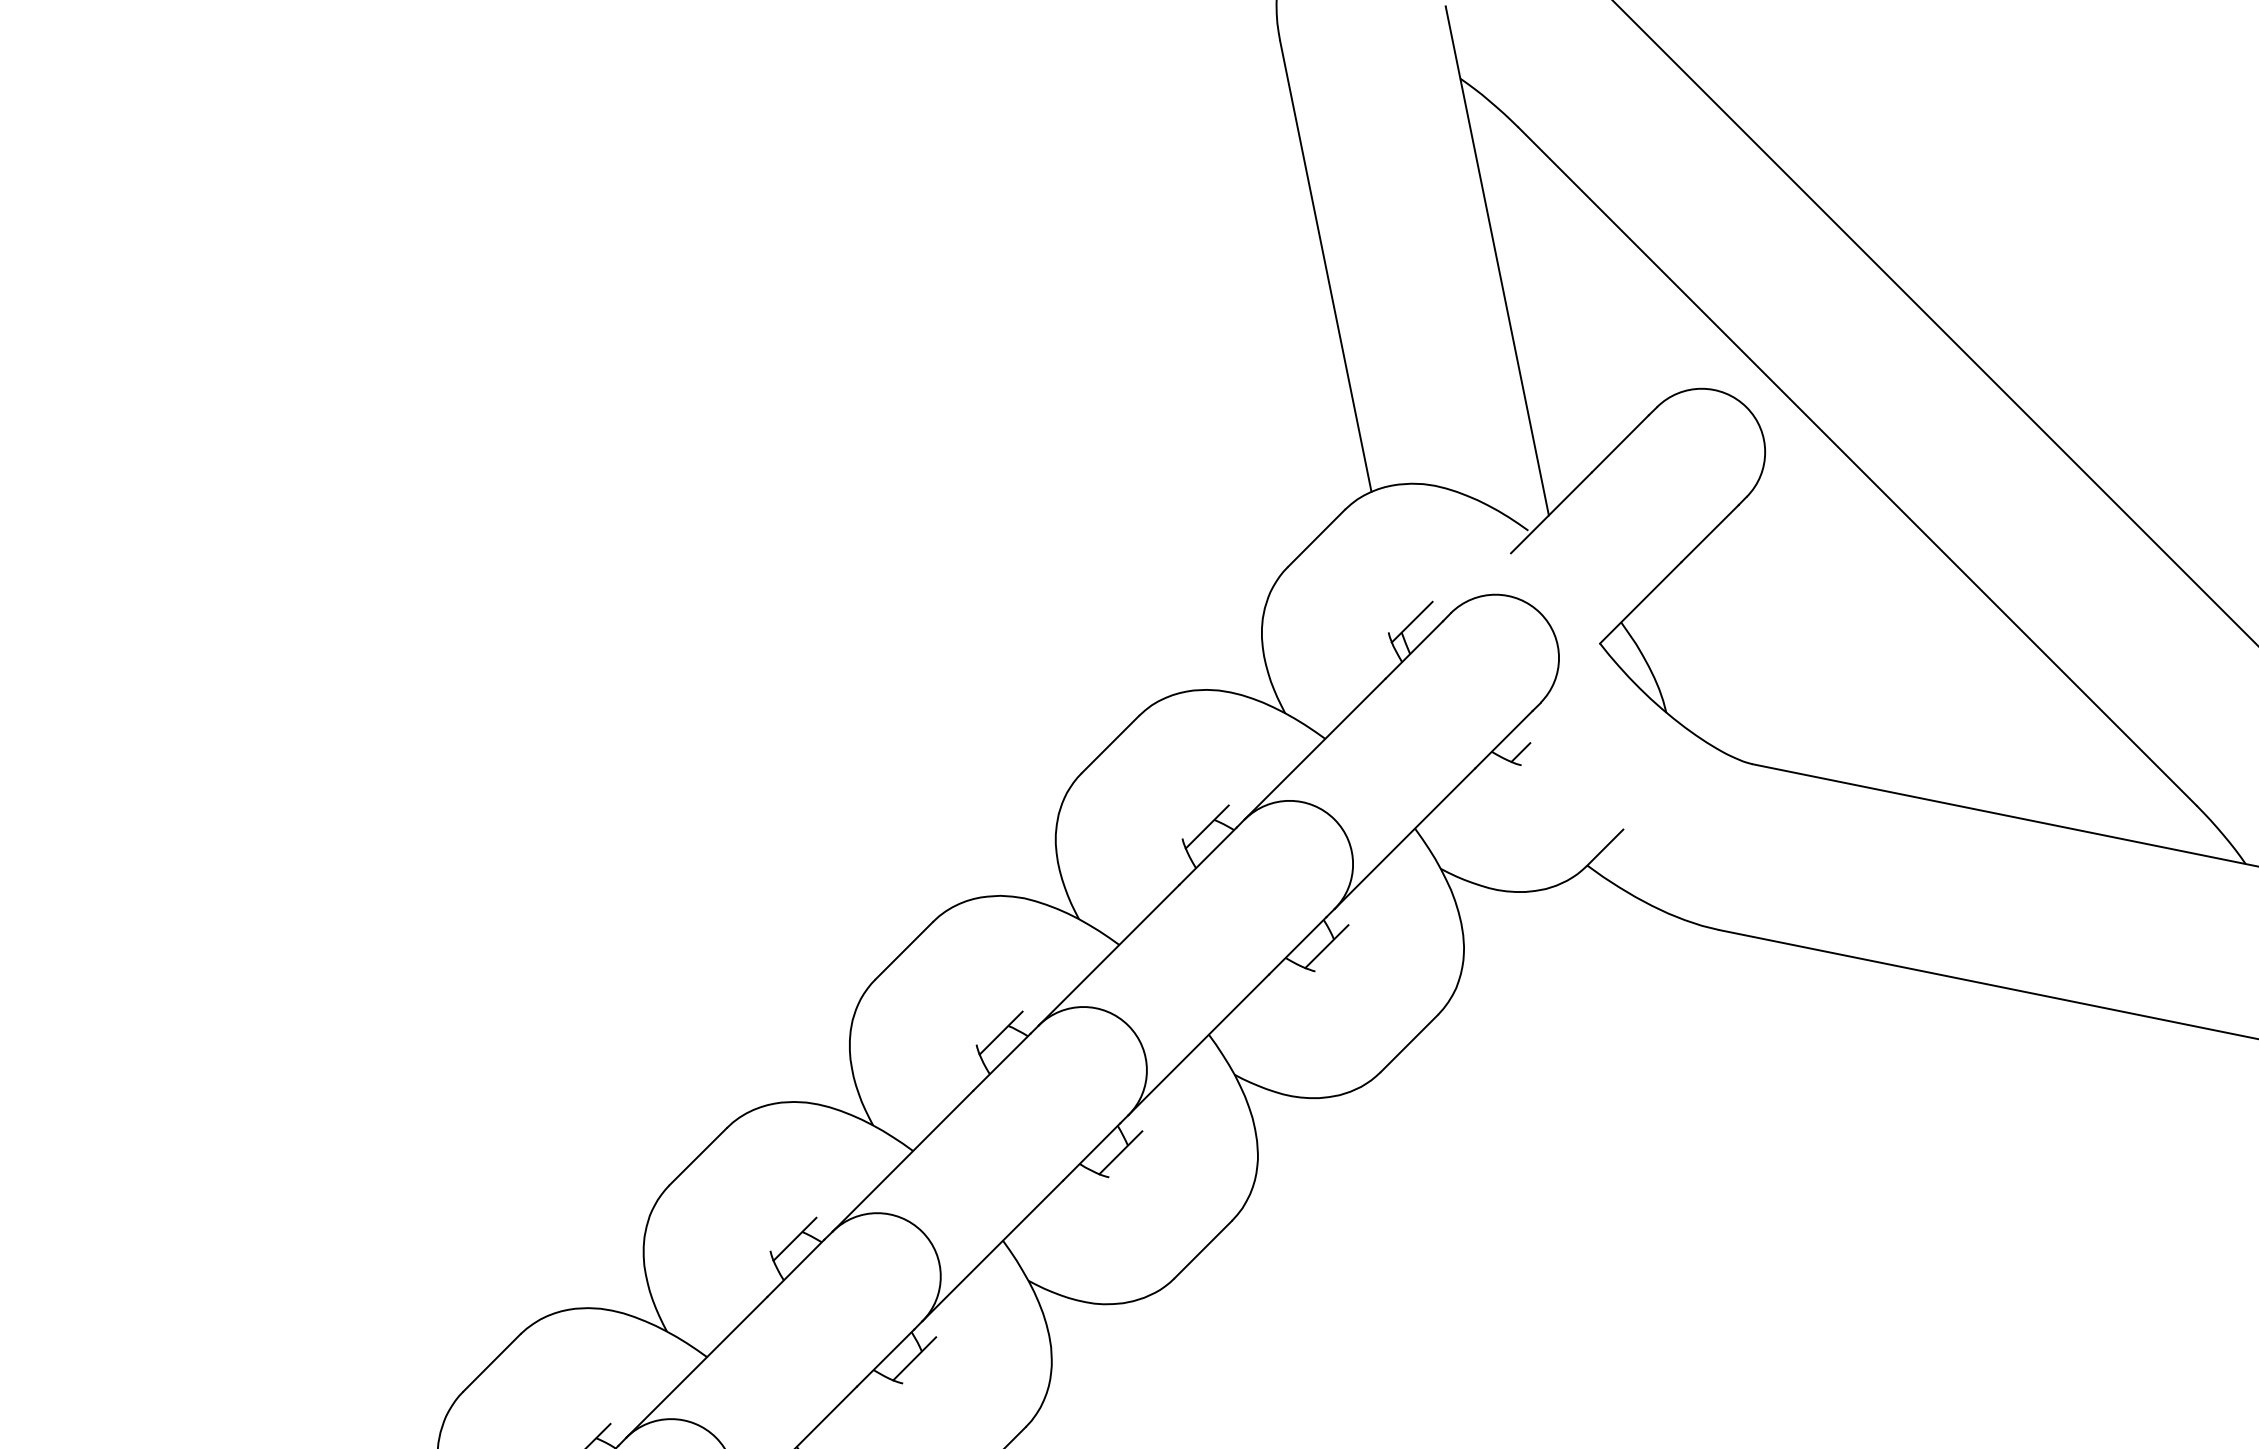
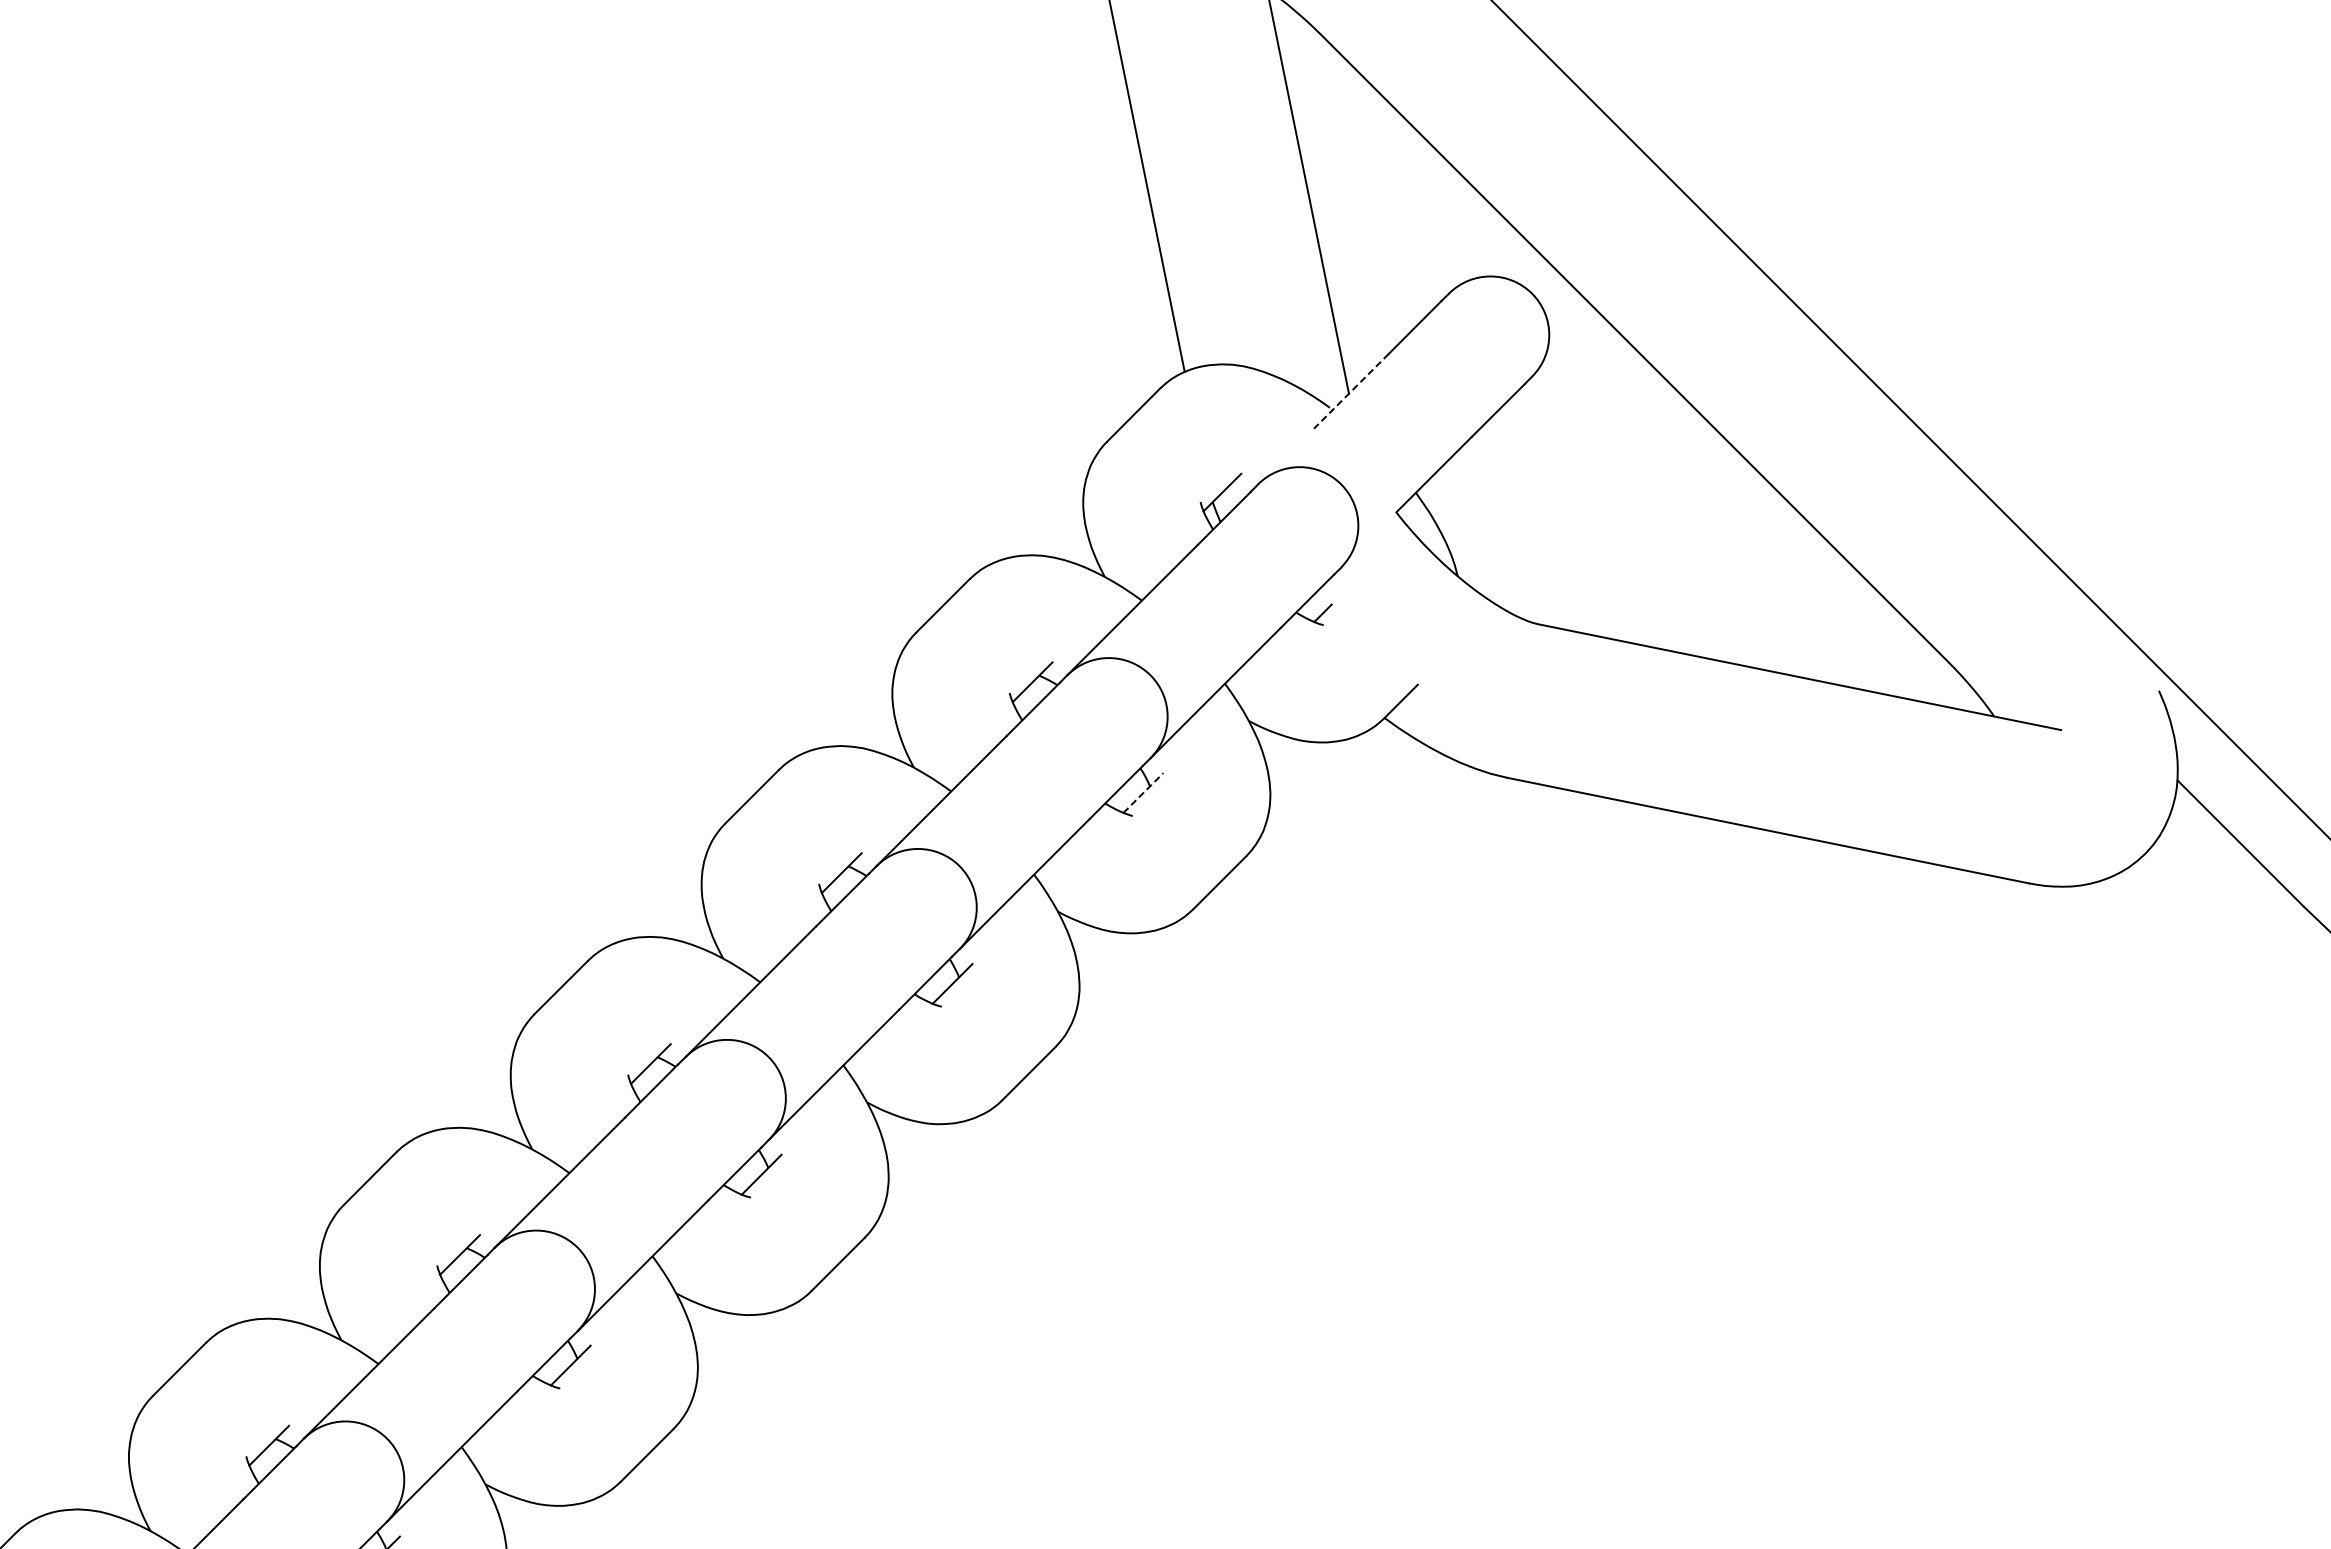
line: (1551, 513) -> (1351, 391), solid -> dashed
line: (1326, 946) -> (1143, 792), solid -> dashed

